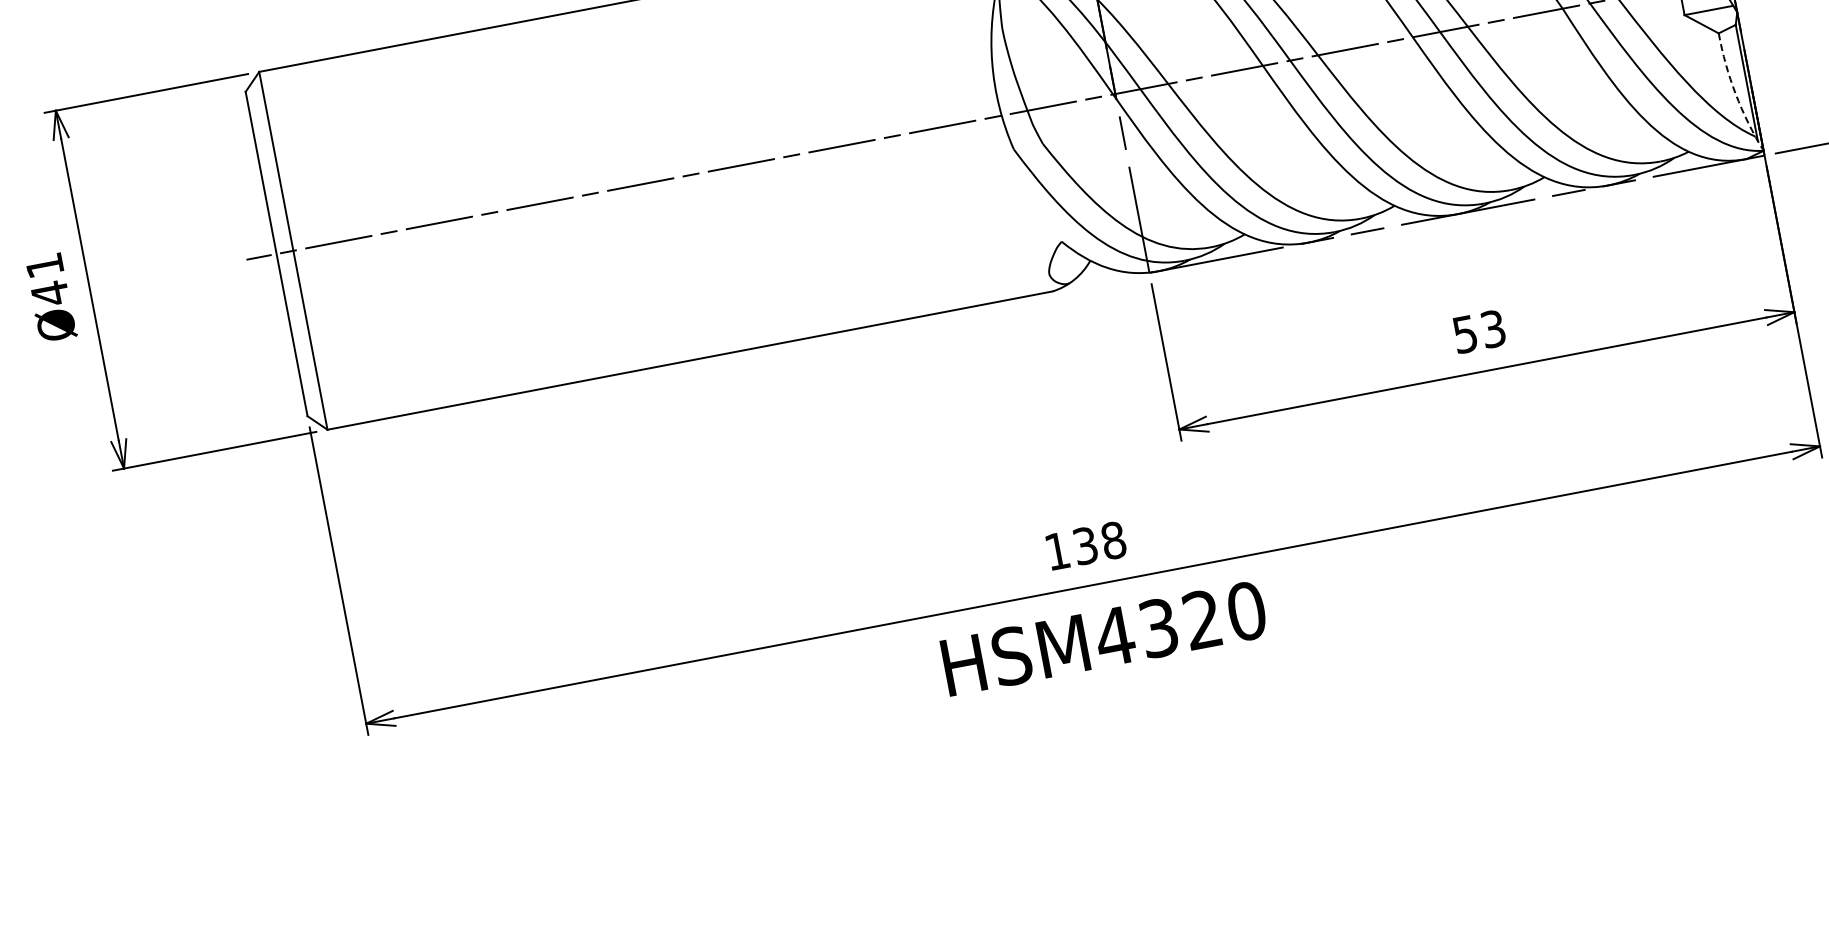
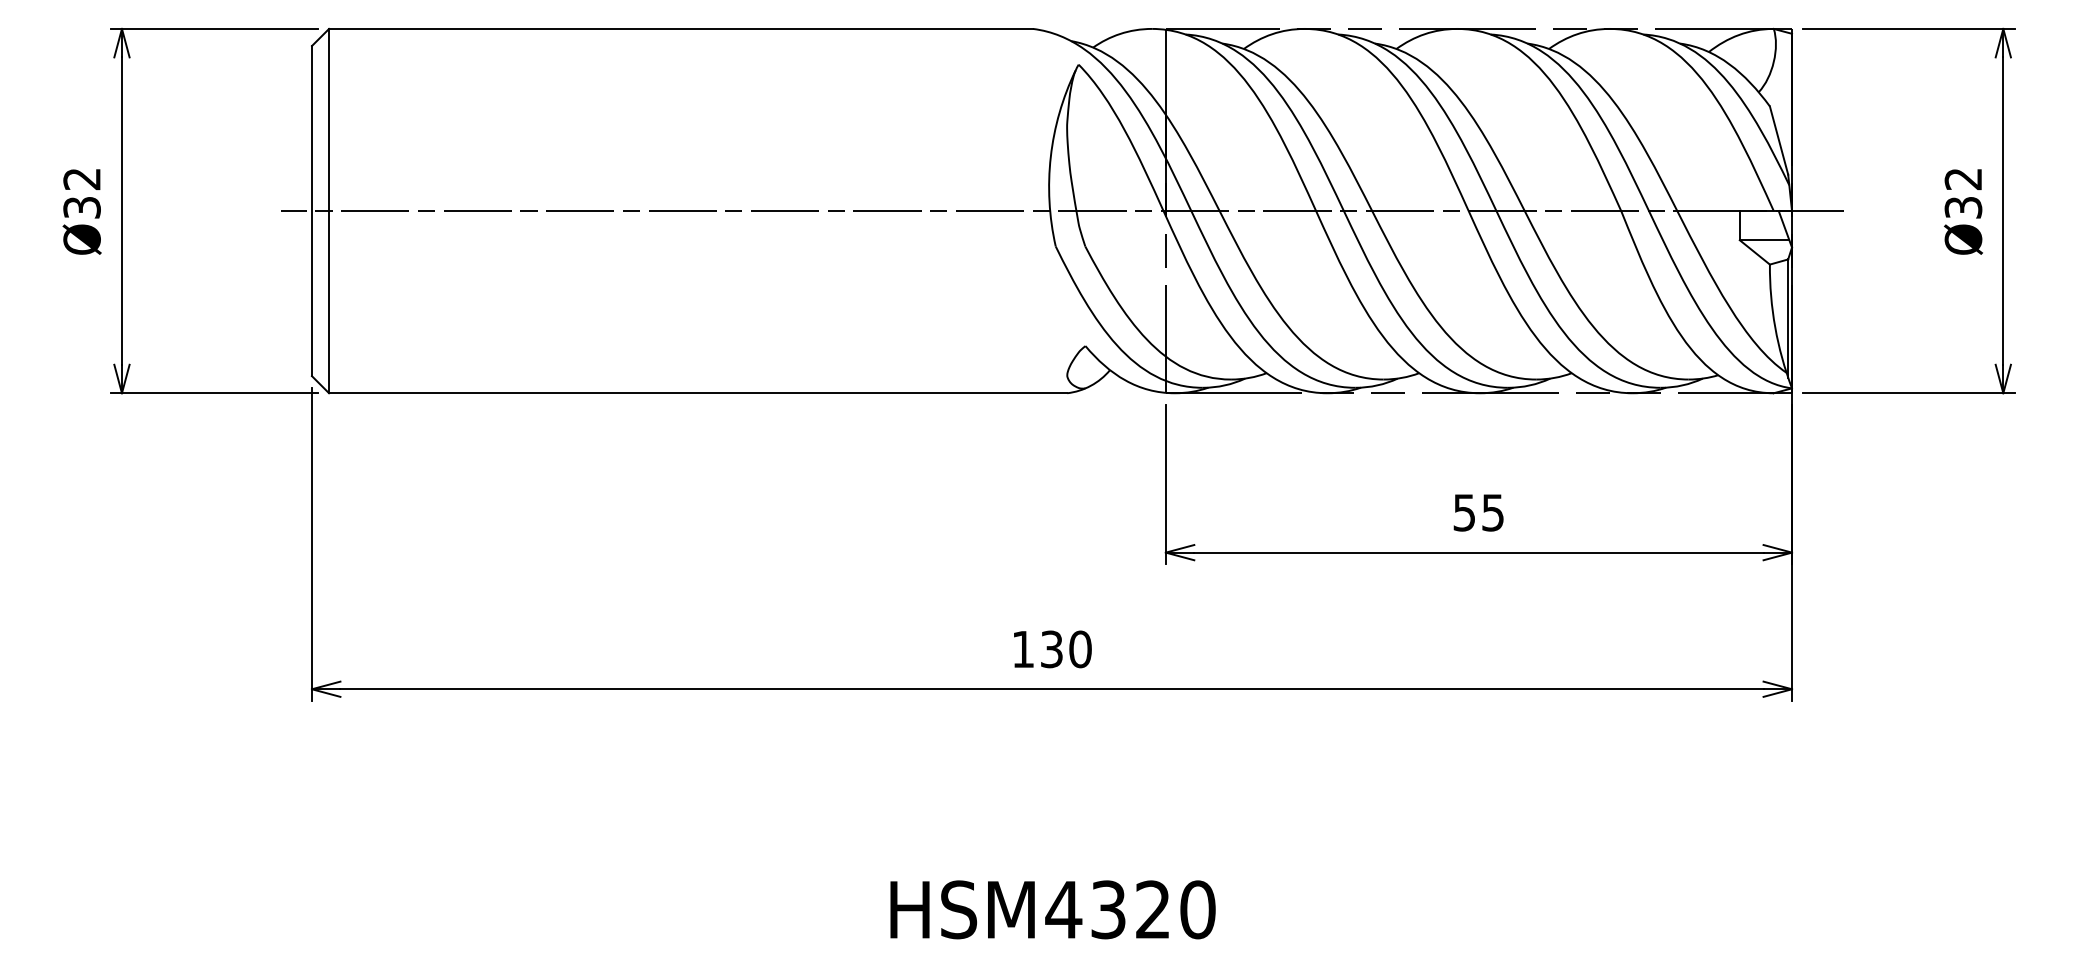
arc: (1736, 94) -> (1775, 327), dashed -> solid
text: (47, 280) -> (81, 194), Ø41 -> Ø32
text: (1492, 328) -> (1492, 512), 53 -> 55
text: (1113, 540) -> (1080, 649), 138 -> 130
text: (1103, 638) -> (1052, 909), moved

